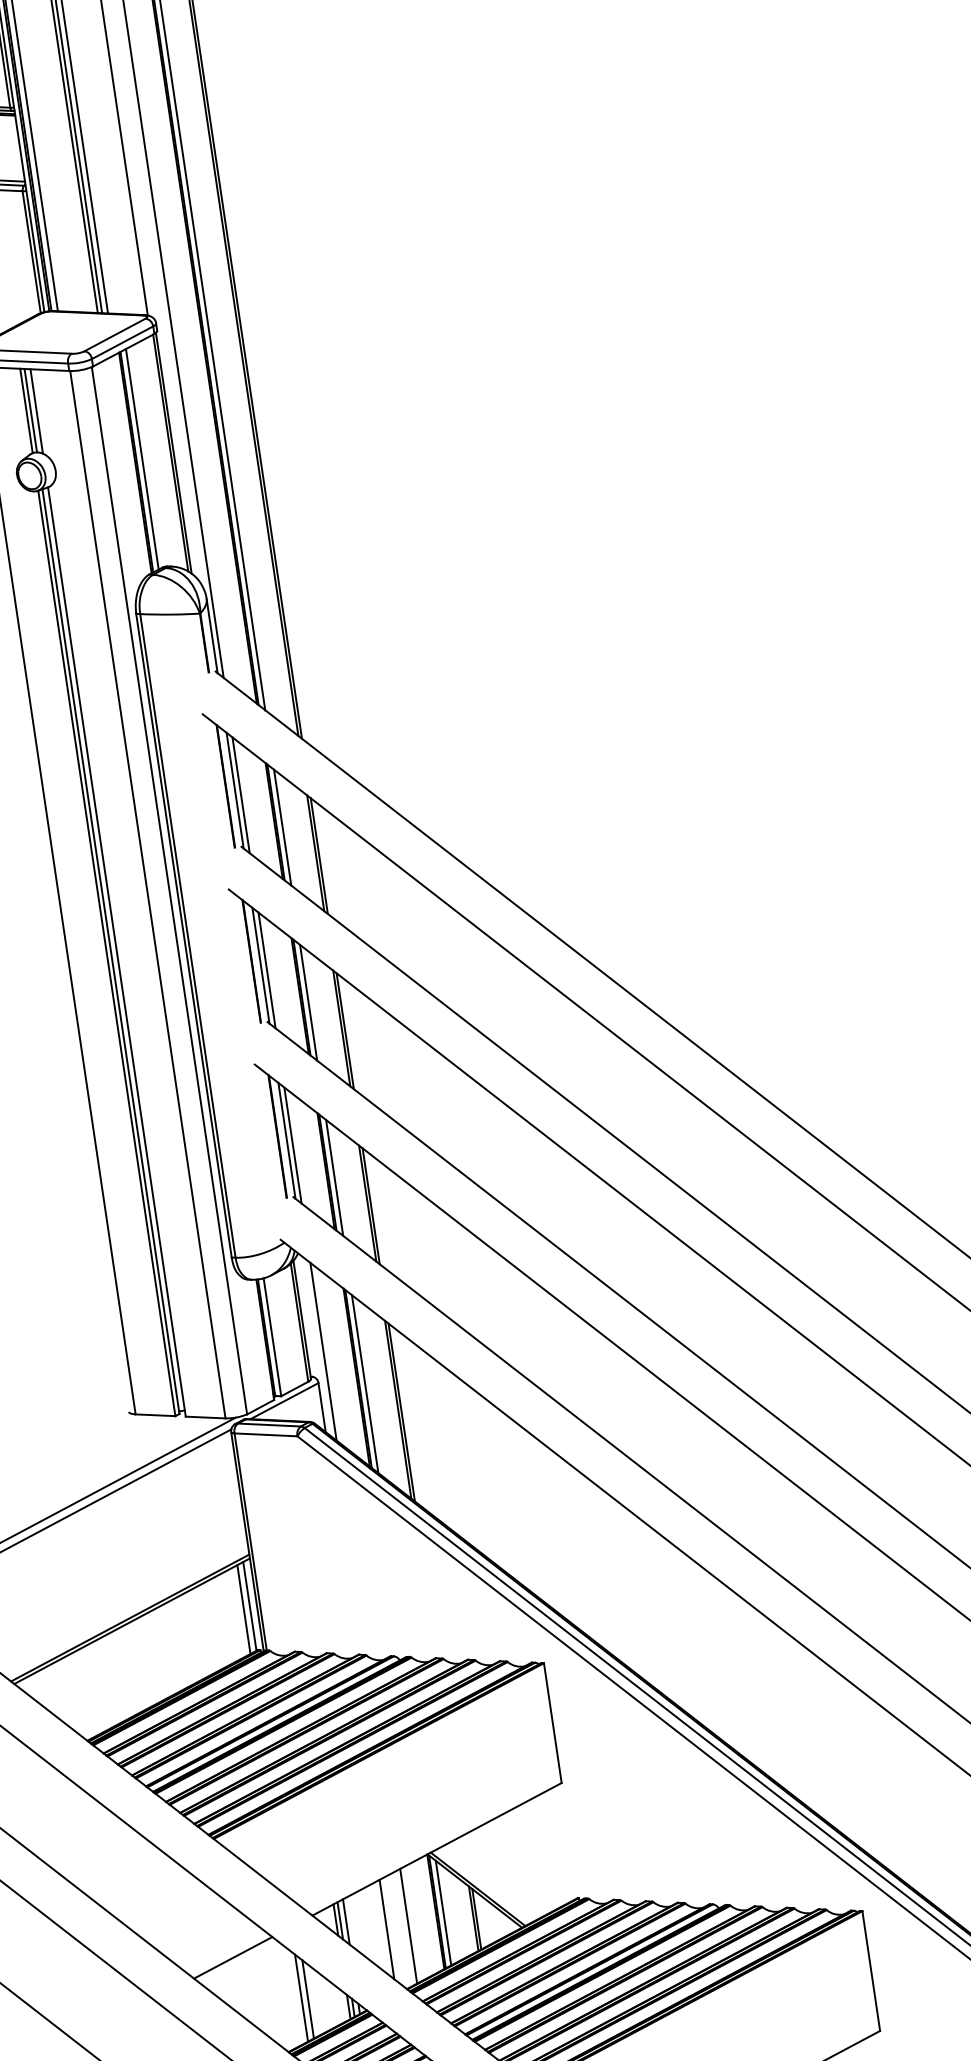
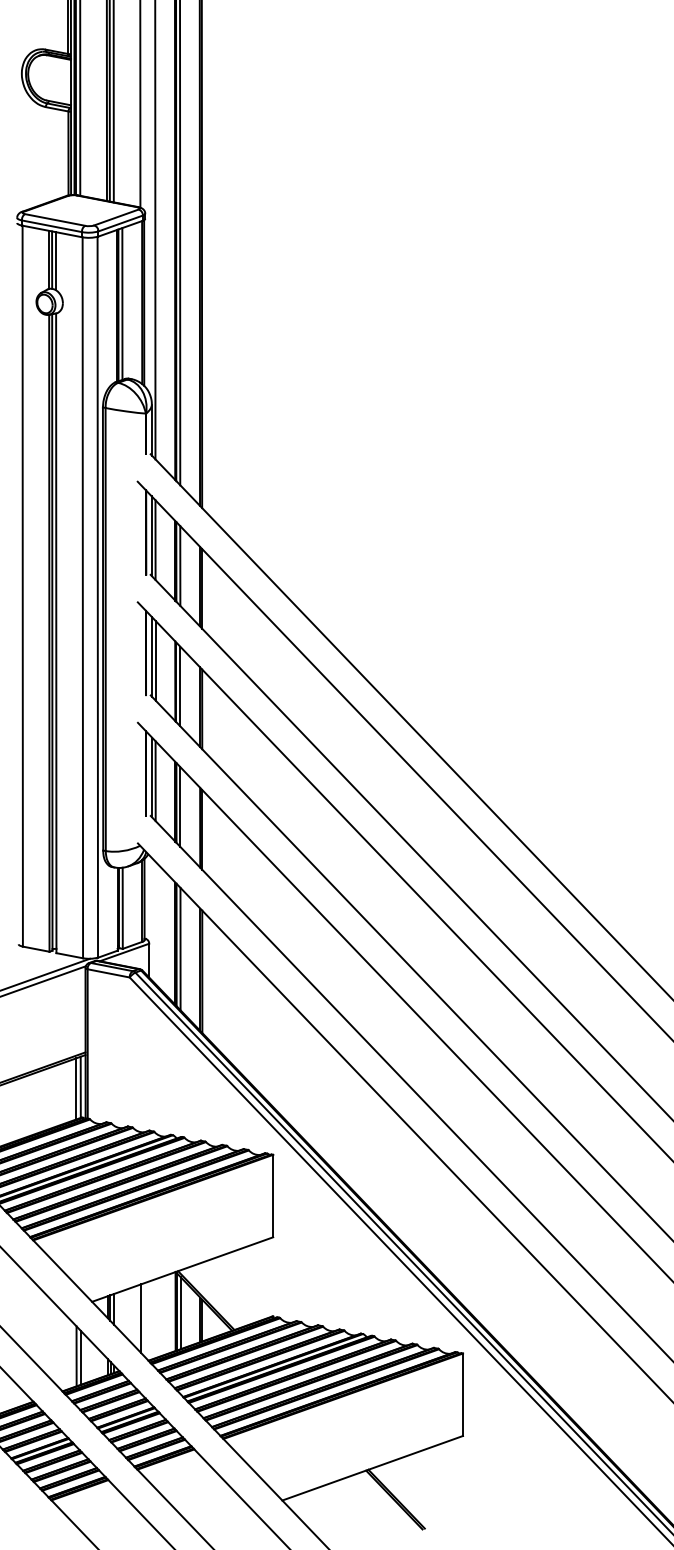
line: (323, 1350) -> (155, 922), removed
line: (408, 1926) -> (155, 1318), removed
line: (233, 1958) -> (34, 1322), removed

